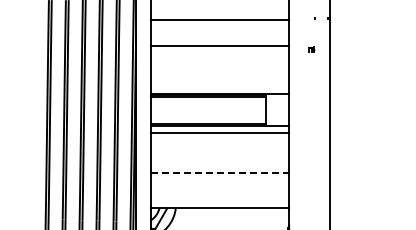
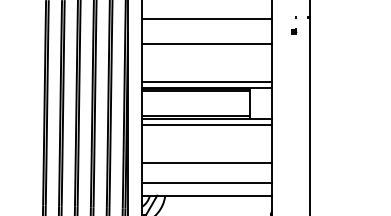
part: (311, 49) -> (293, 31), moved
line: (220, 86) -> (207, 81), added
line: (220, 173) -> (207, 162), dashed -> solid
line: (220, 194) -> (207, 182), added

